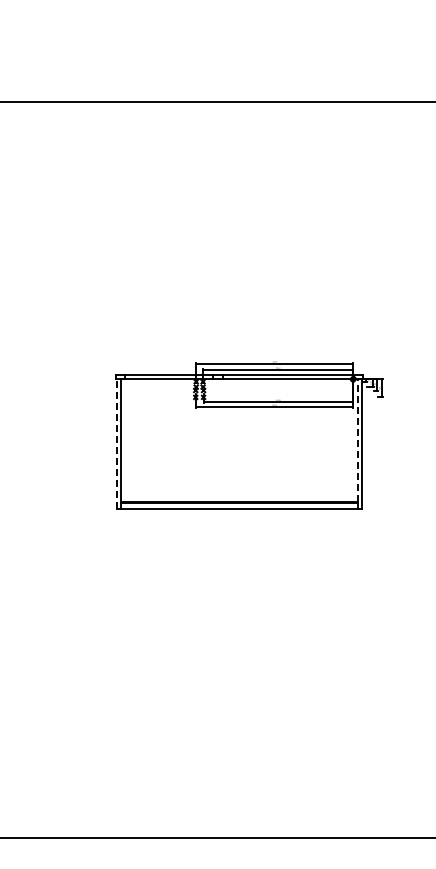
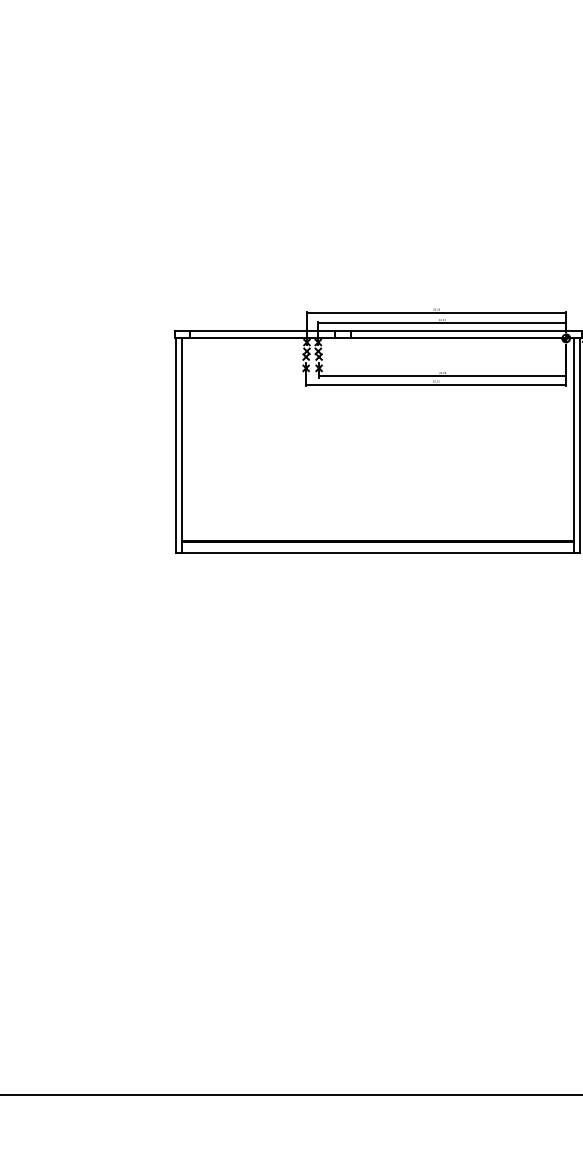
line: (357, 440) -> (573, 439), dashed -> solid
line: (116, 443) -> (175, 444), dashed -> solid

